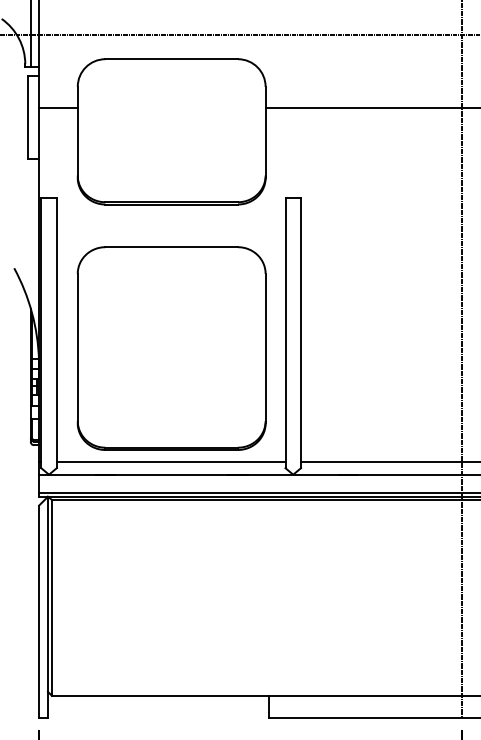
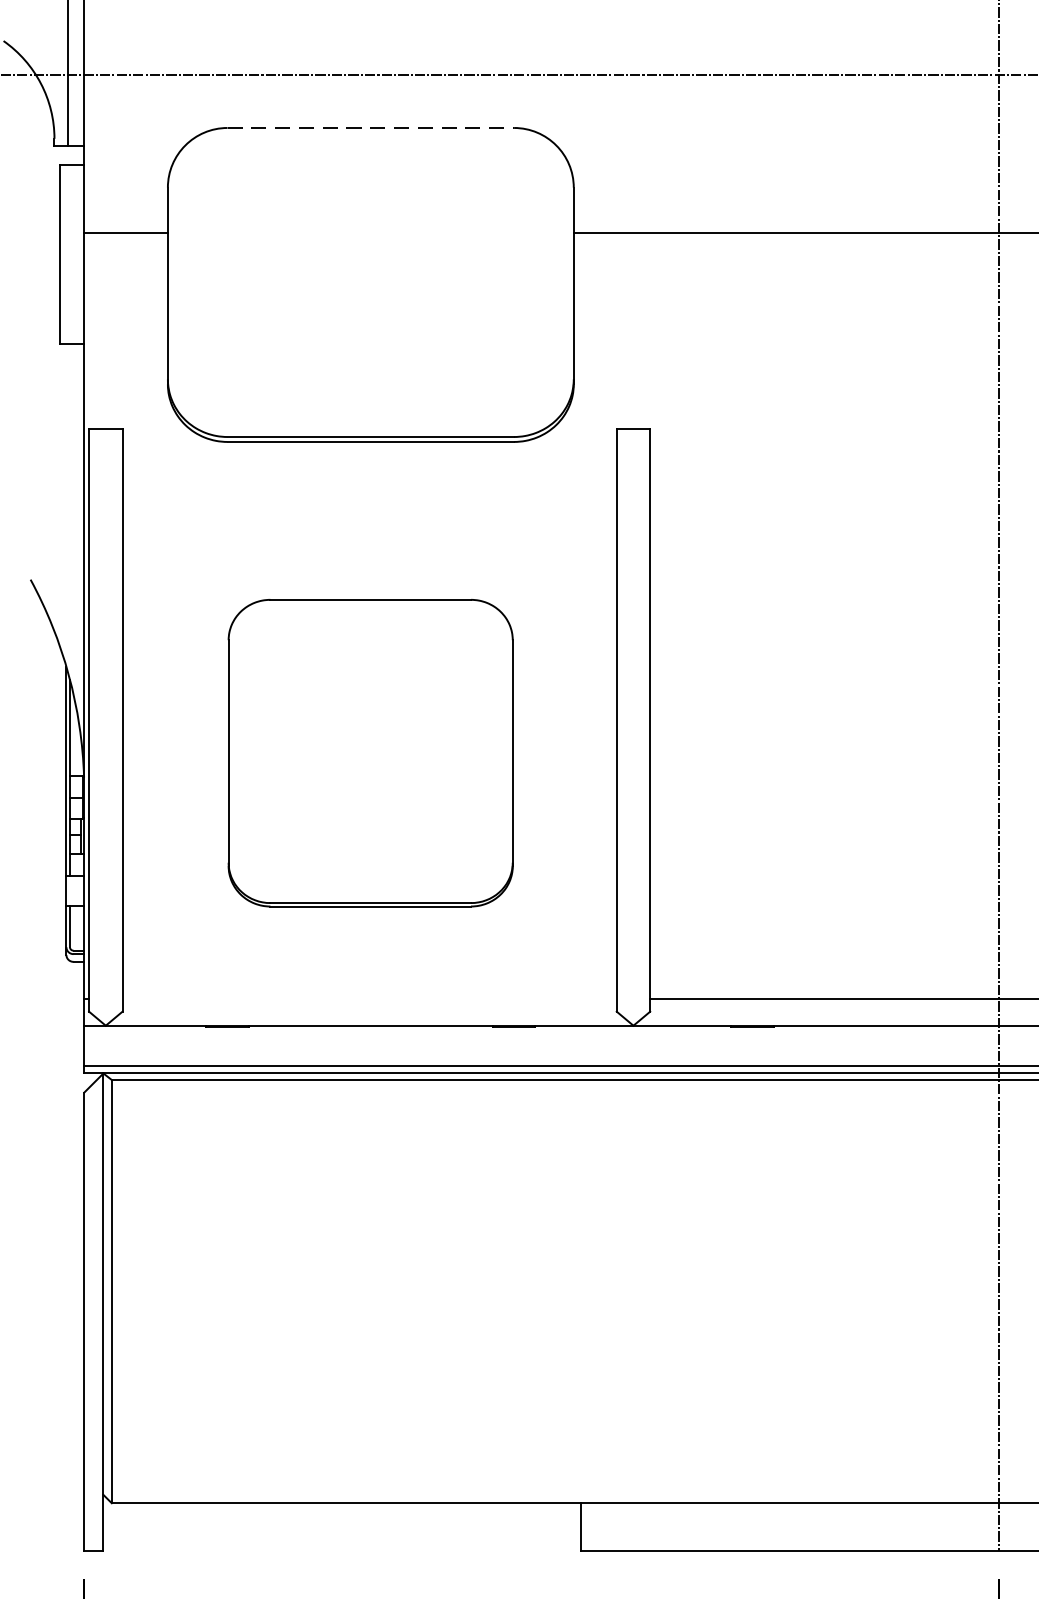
line: (172, 59) -> (372, 128), solid -> dashed
part: (171, 348) -> (370, 753), size x0.7
line: (170, 462) -> (368, 999), removed

